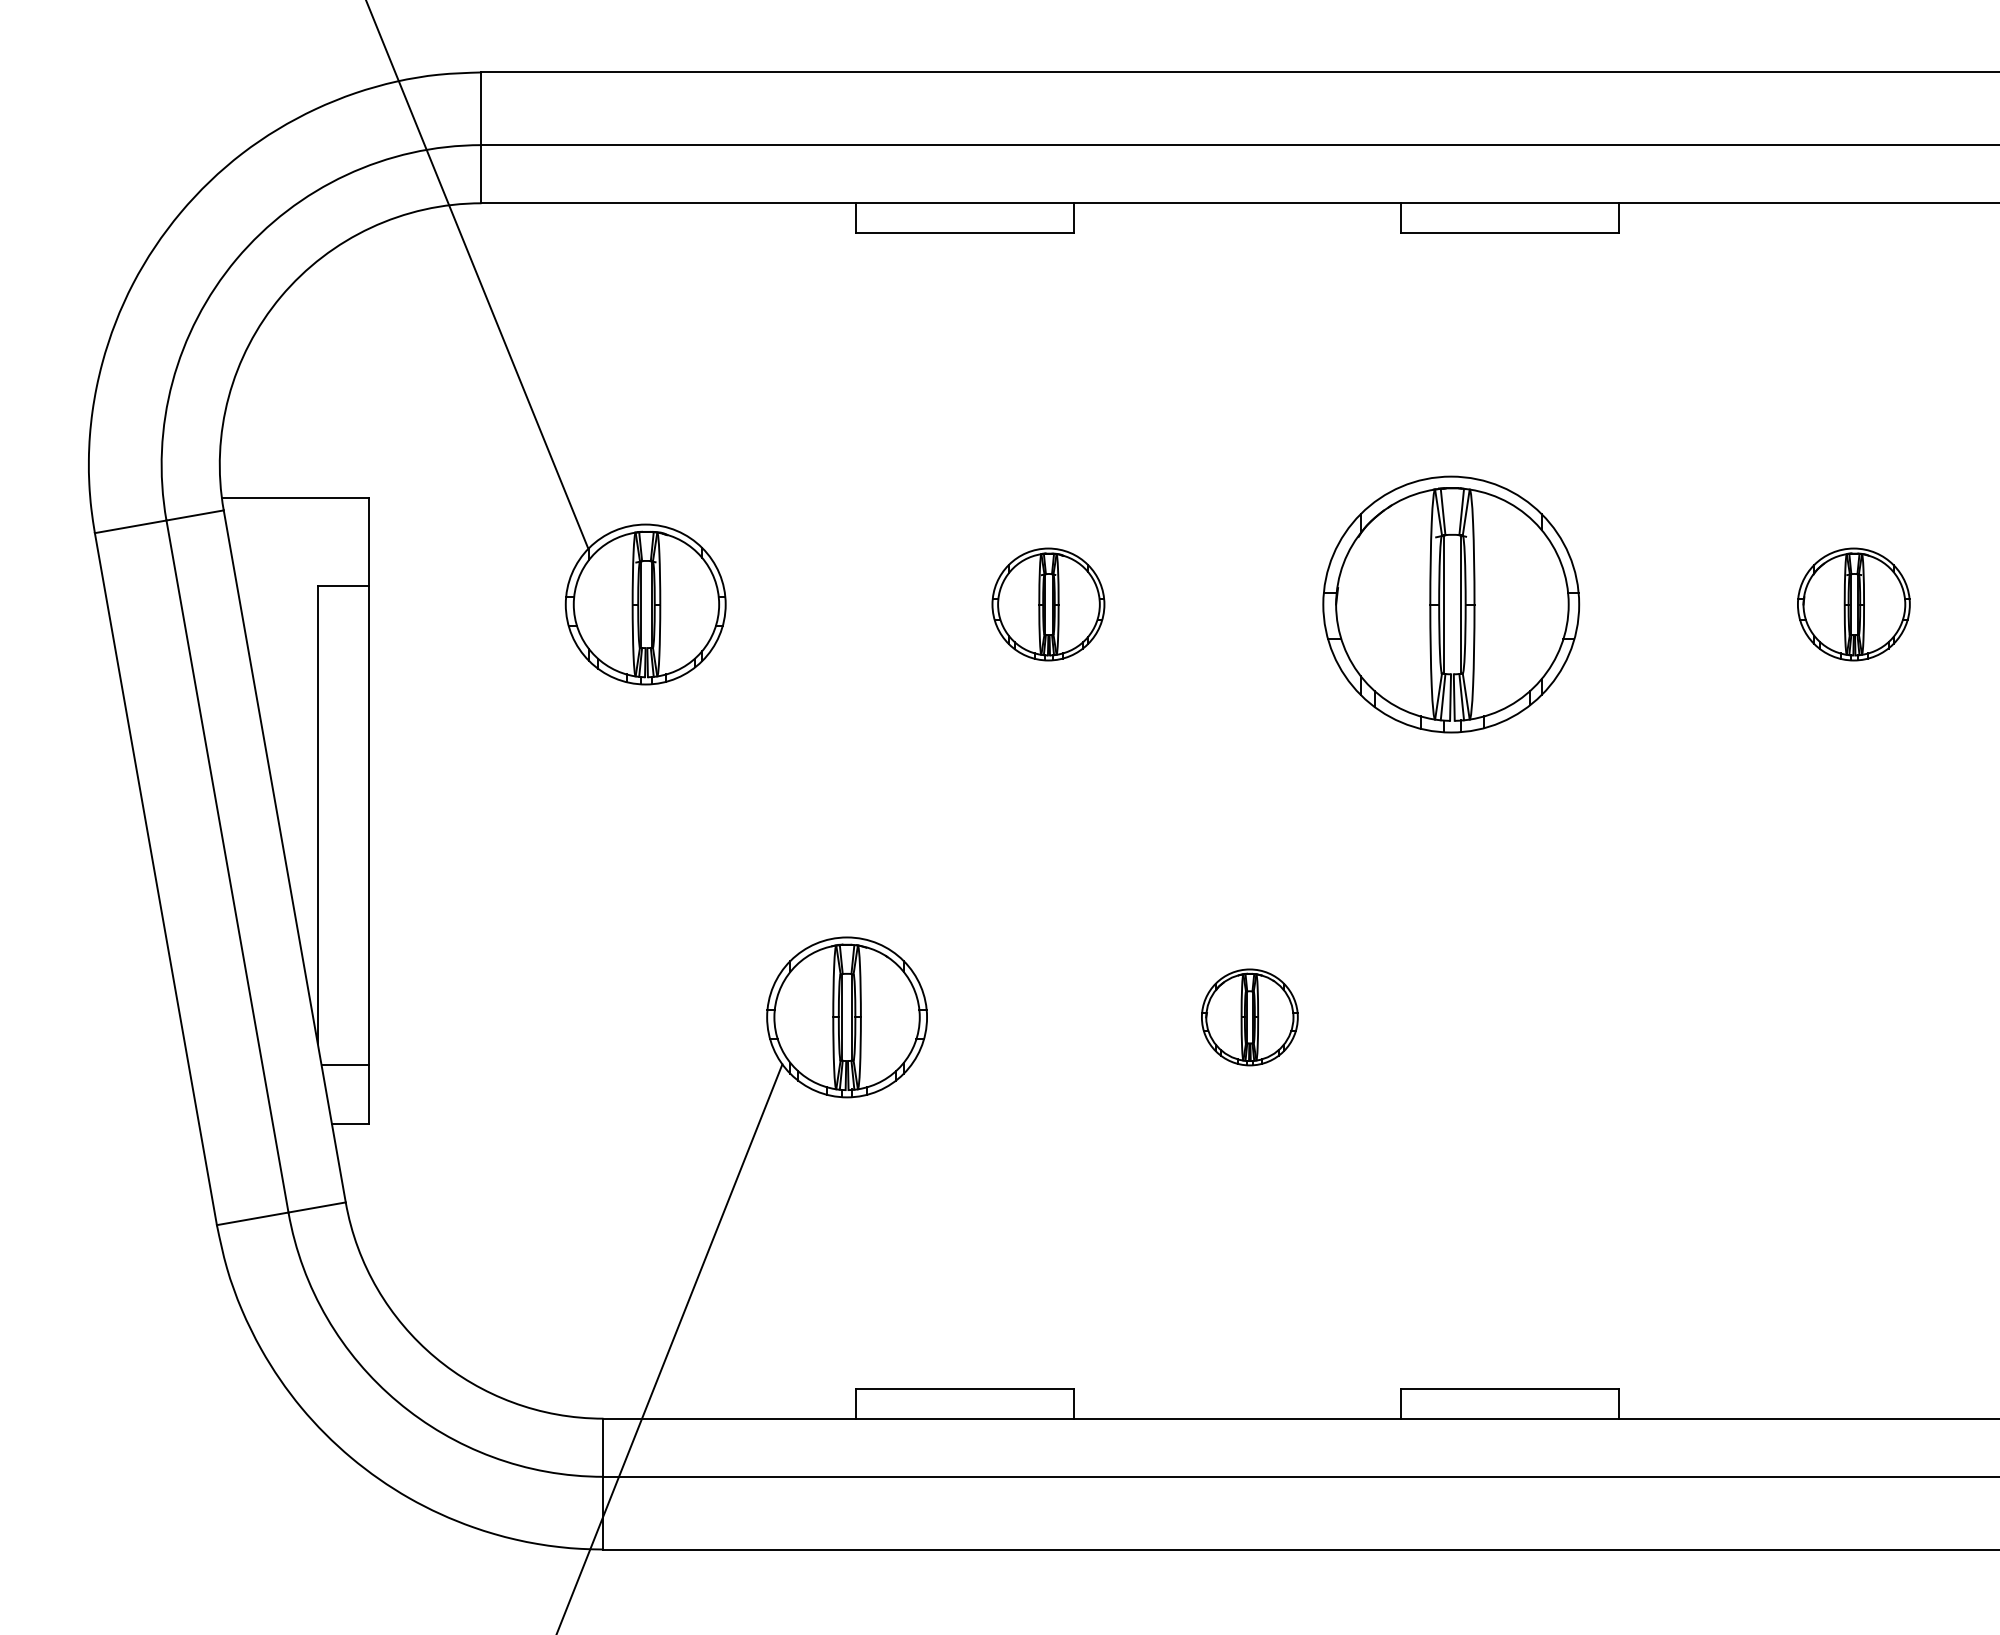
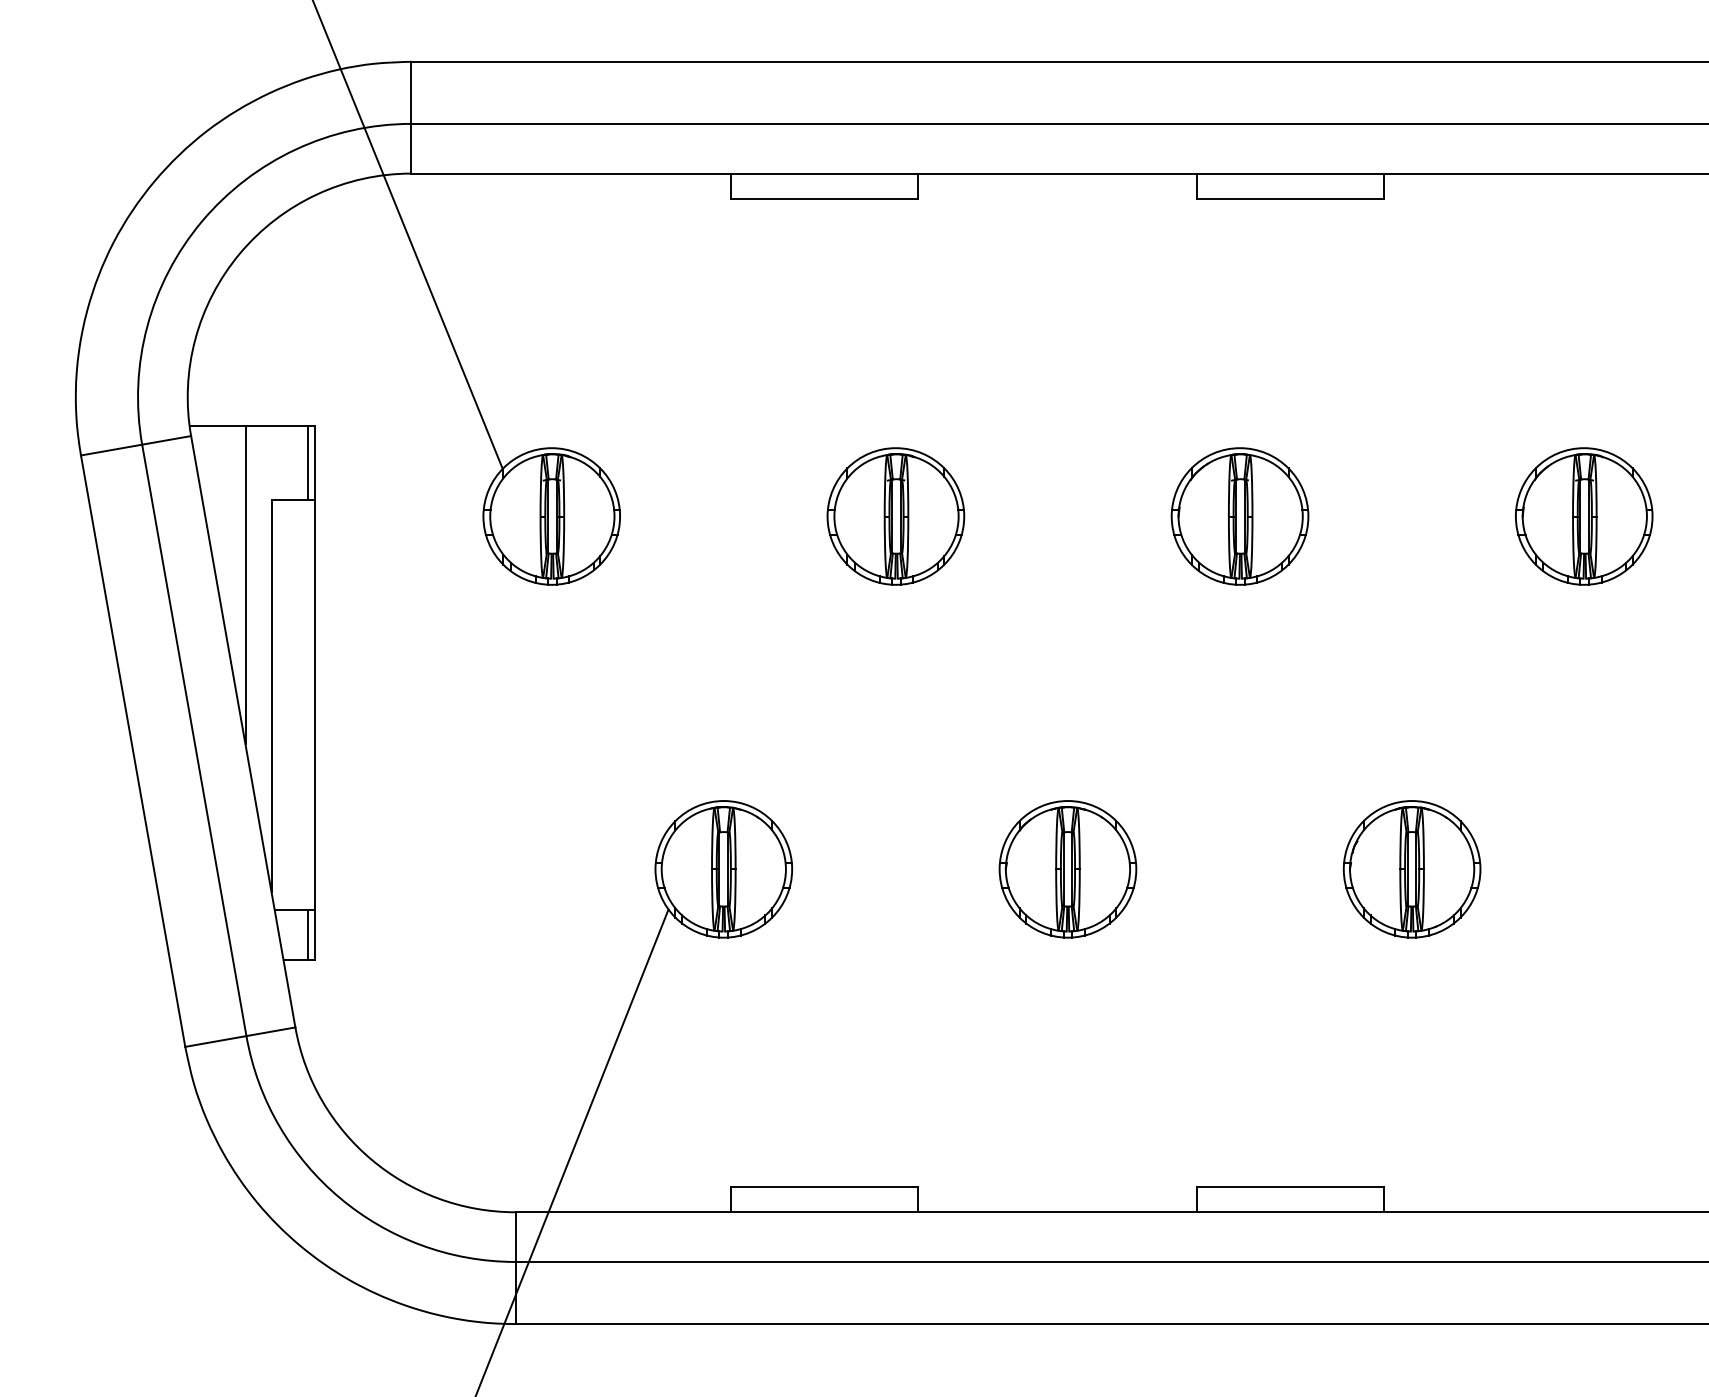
line: (360, 541) -> (307, 462), added
part: (1048, 604) -> (895, 516), size x1.43
part: (1450, 604) -> (1239, 516), size x0.62
part: (1853, 604) -> (1583, 516), size x1.43
line: (287, 684) -> (245, 584), added
part: (1249, 1017) -> (1067, 869), size x1.67
part: (1652, 1017) -> (1412, 869), added
line: (360, 1094) -> (307, 935), added

